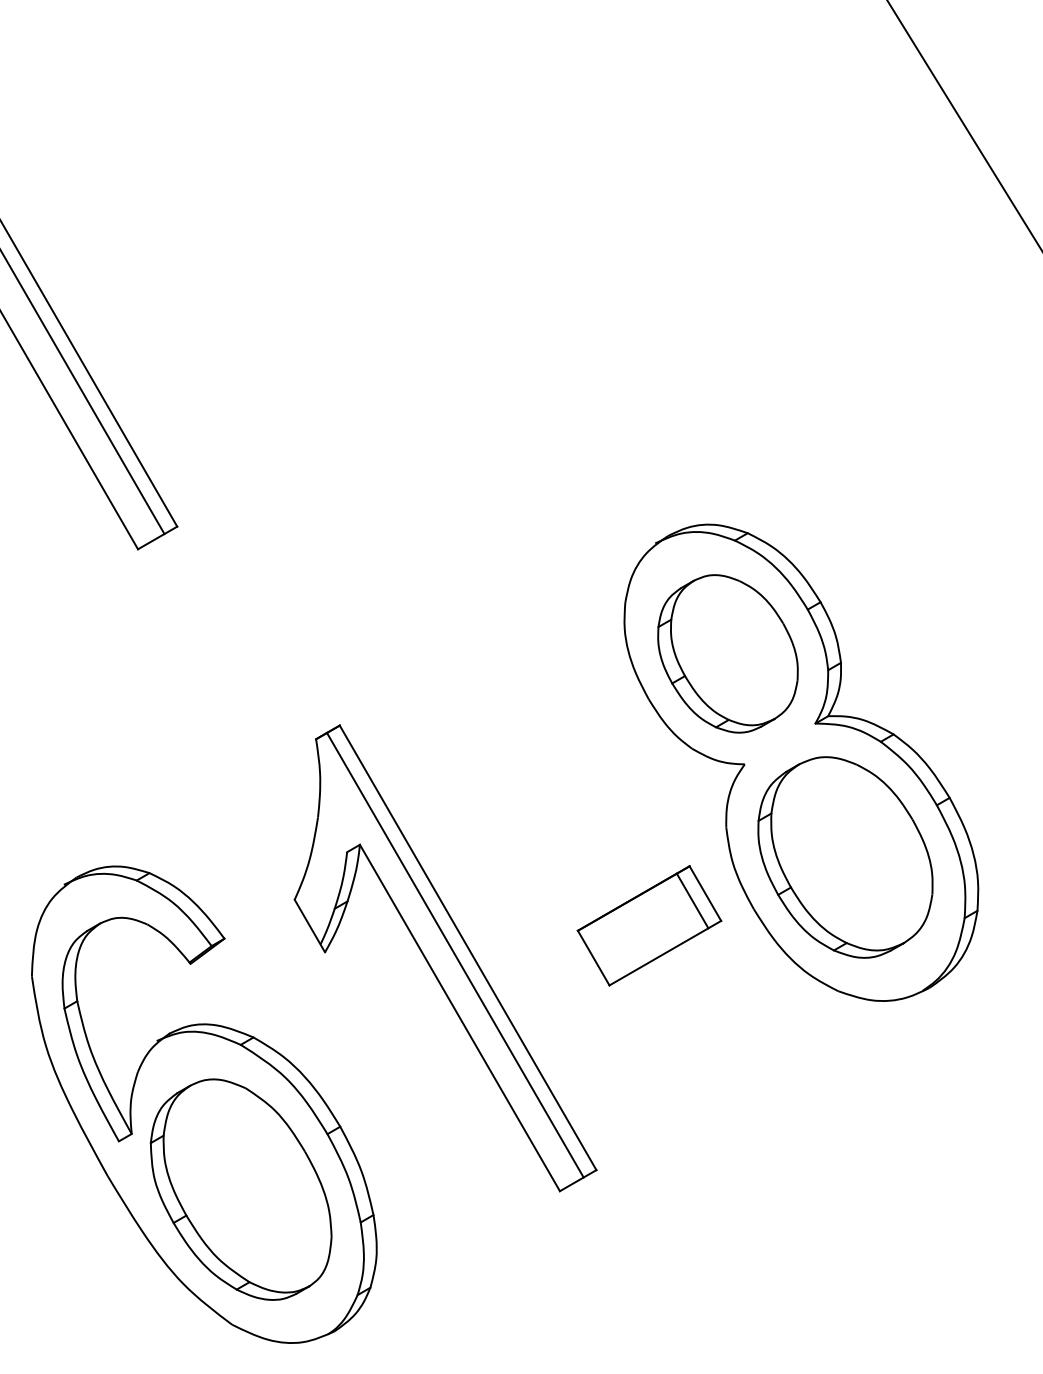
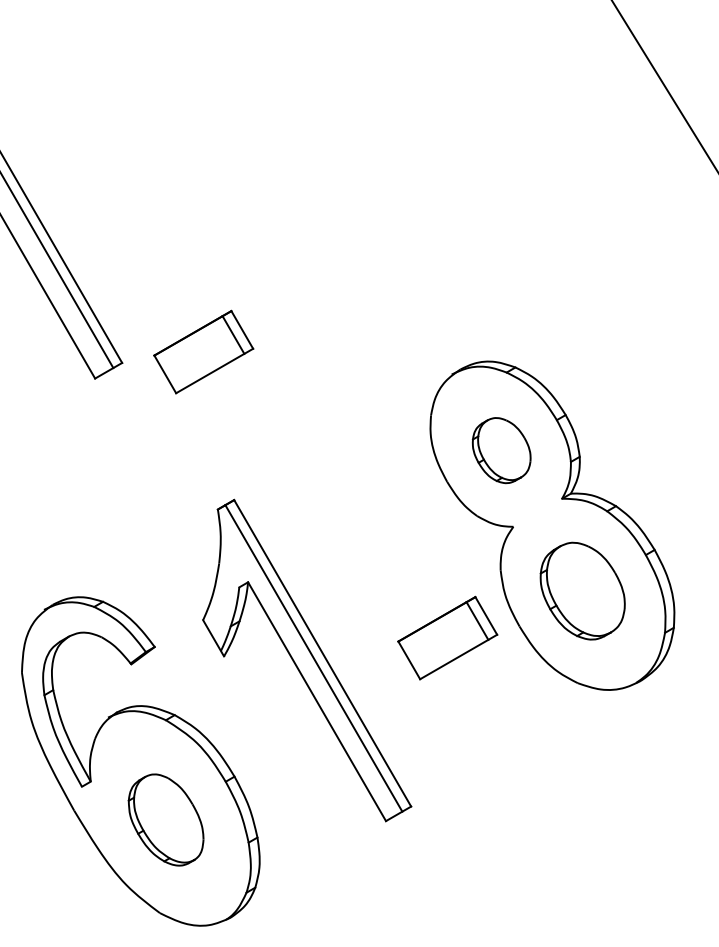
part: (295, 510) -> (203, 351), added
part: (727, 653) -> (501, 450), size x0.6
part: (844, 858) -> (582, 591), size x0.7
part: (240, 1188) -> (165, 819), size x0.6

